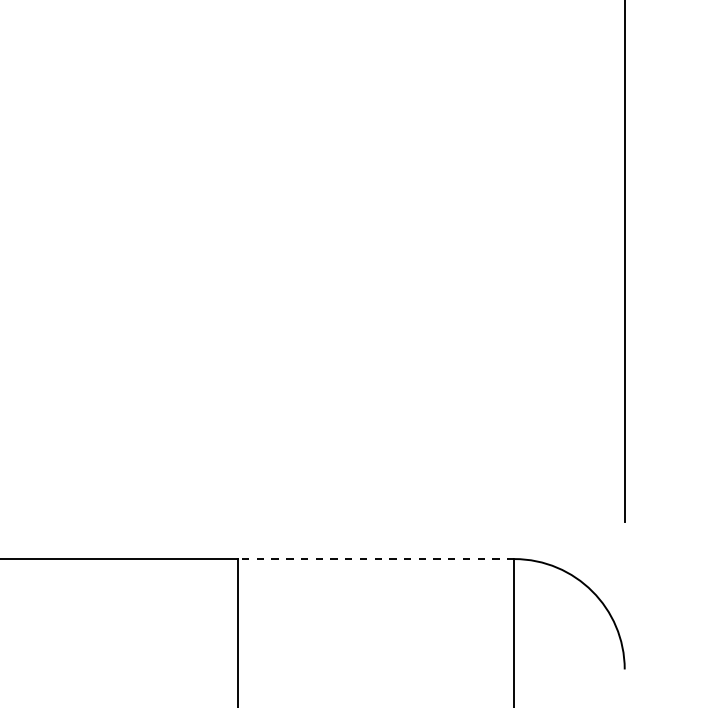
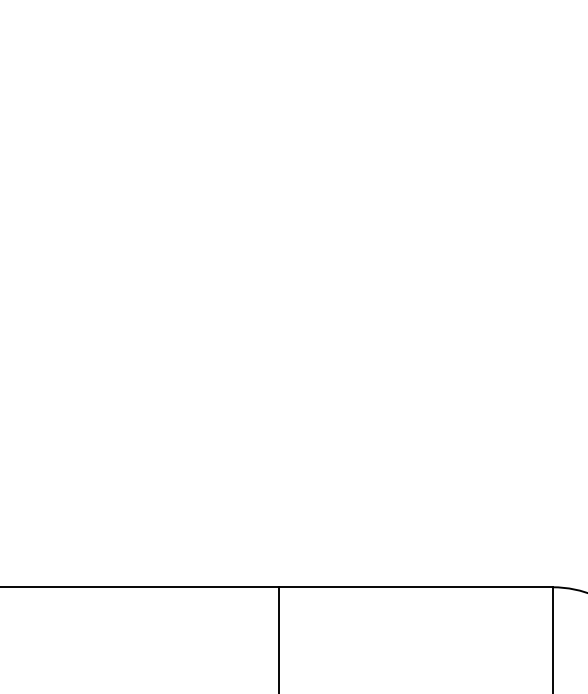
line: (376, 559) -> (416, 587), dashed -> solid

